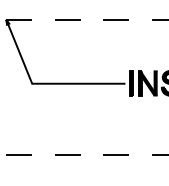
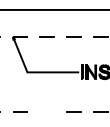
line: (66, 154) -> (46, 111), removed

